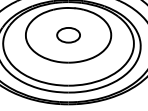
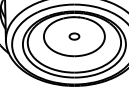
part: (68, 35) -> (74, 36), size x0.6

